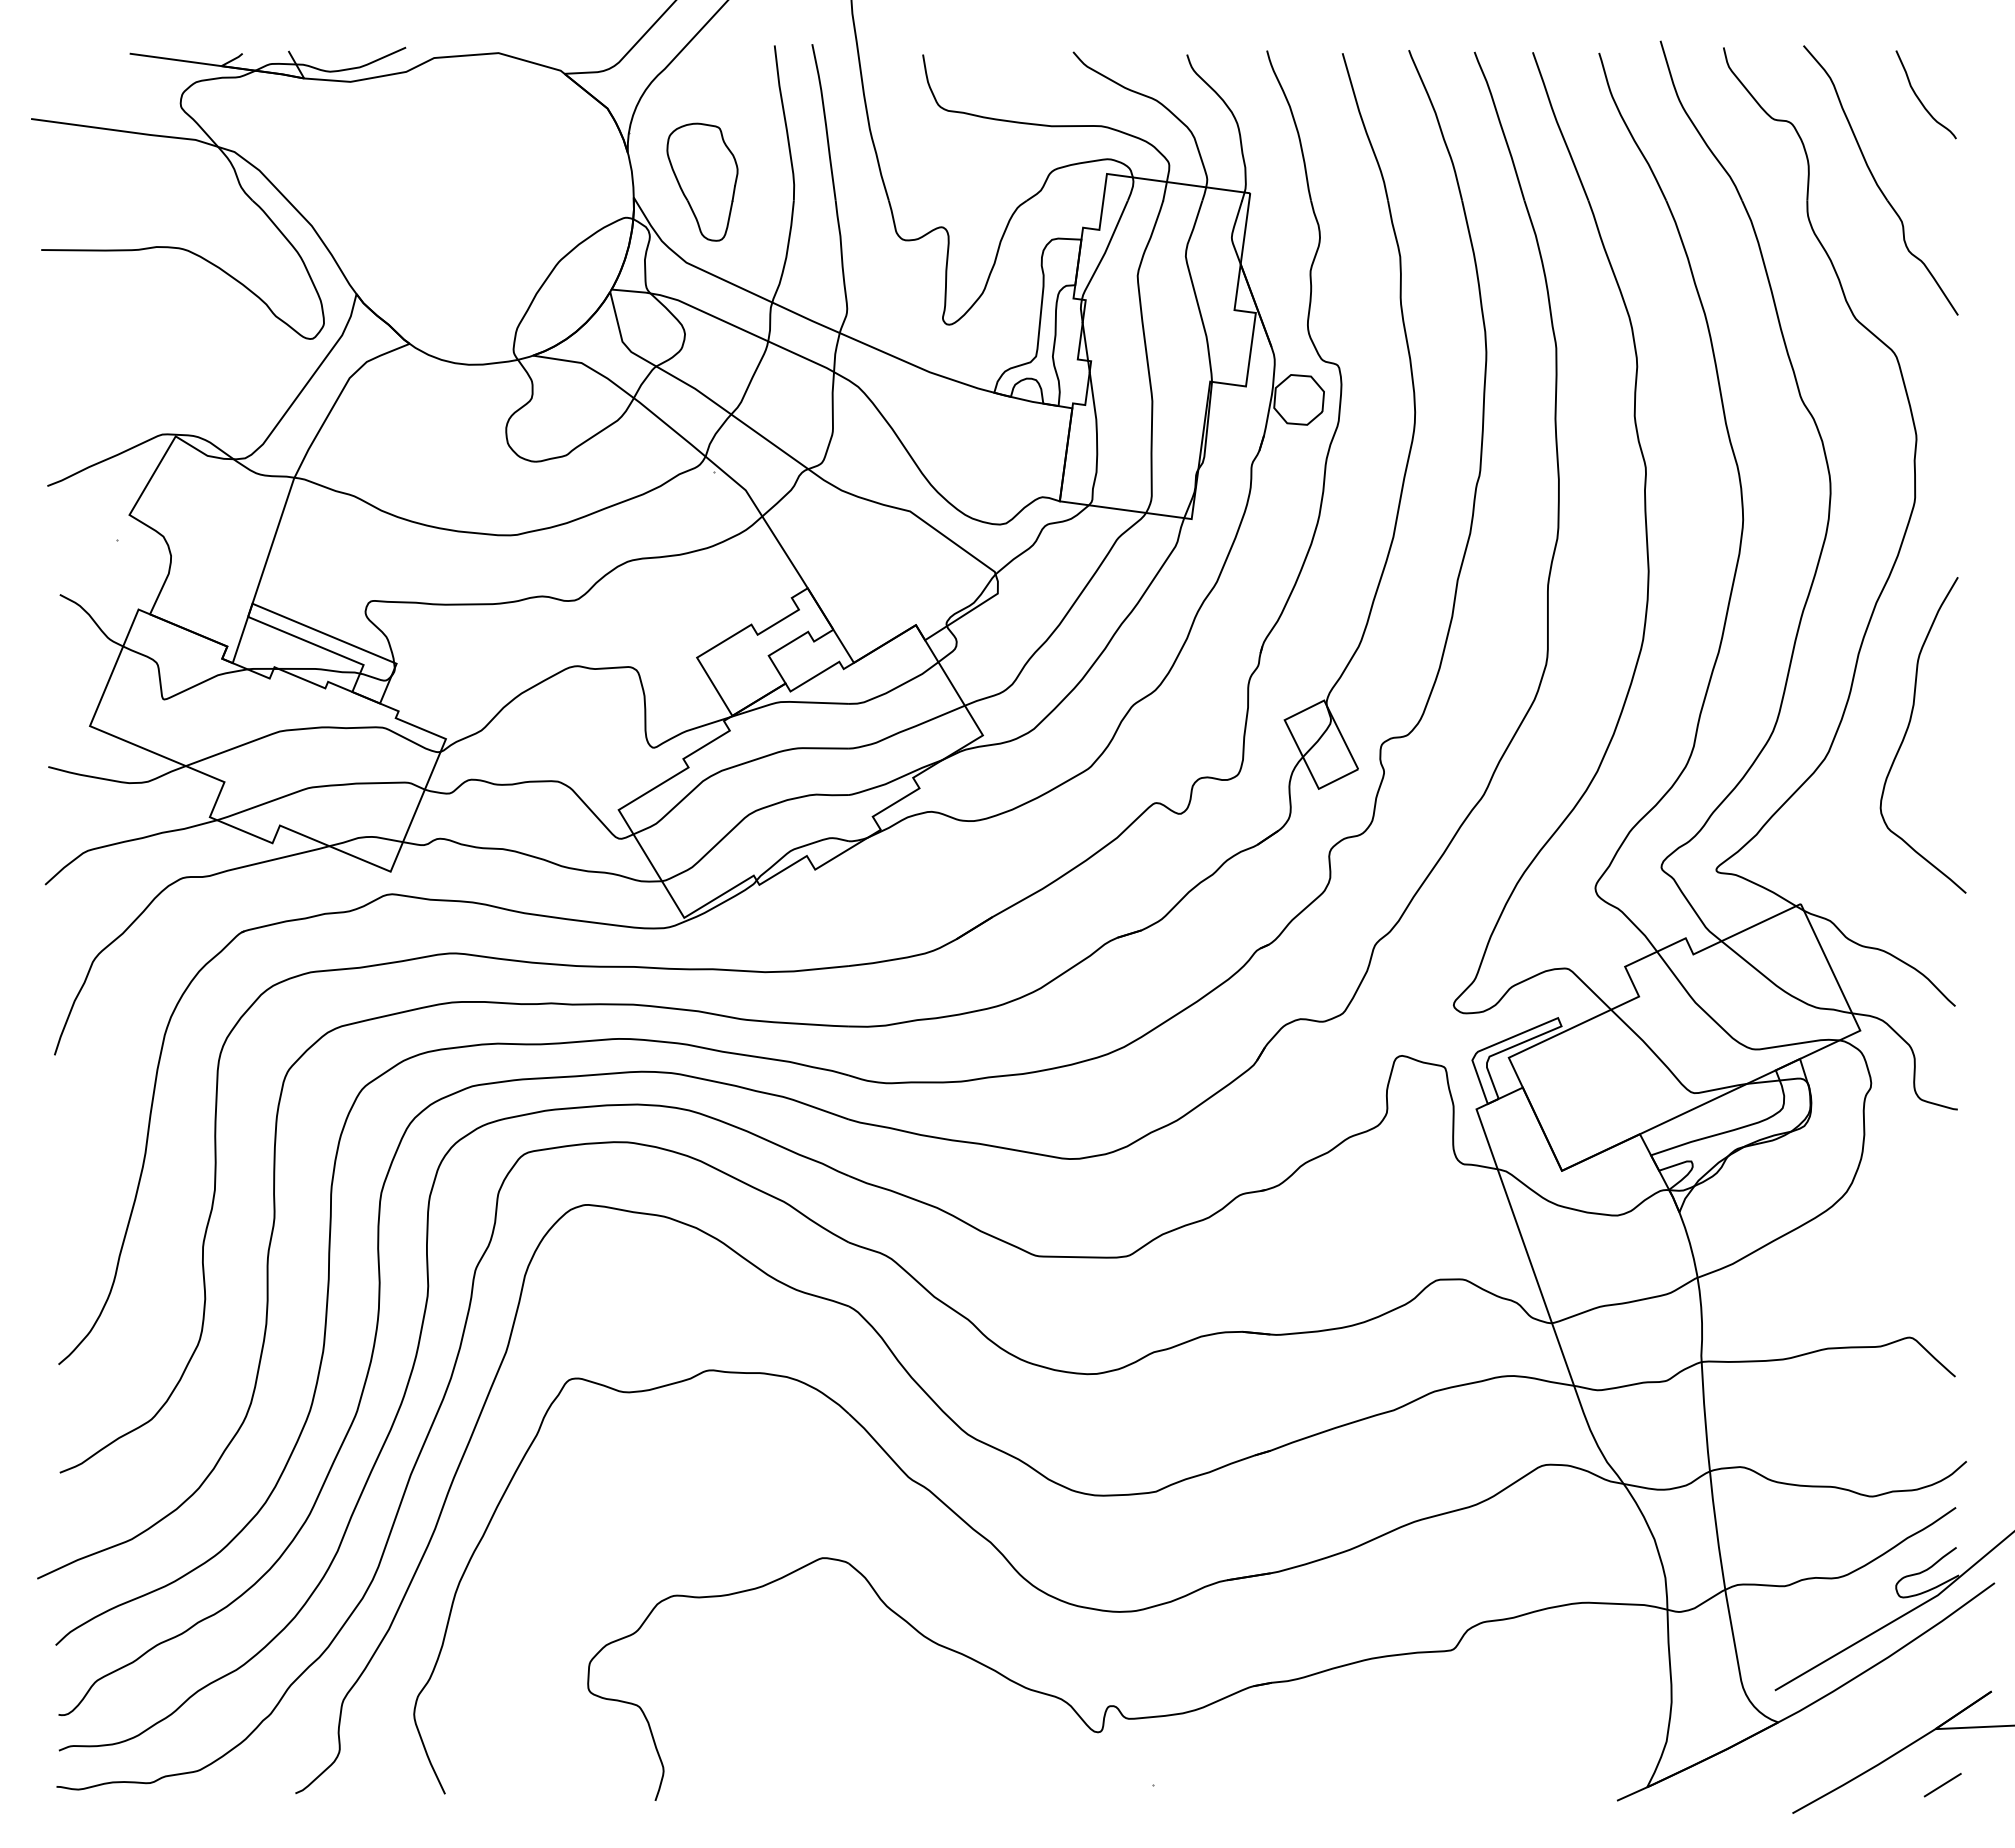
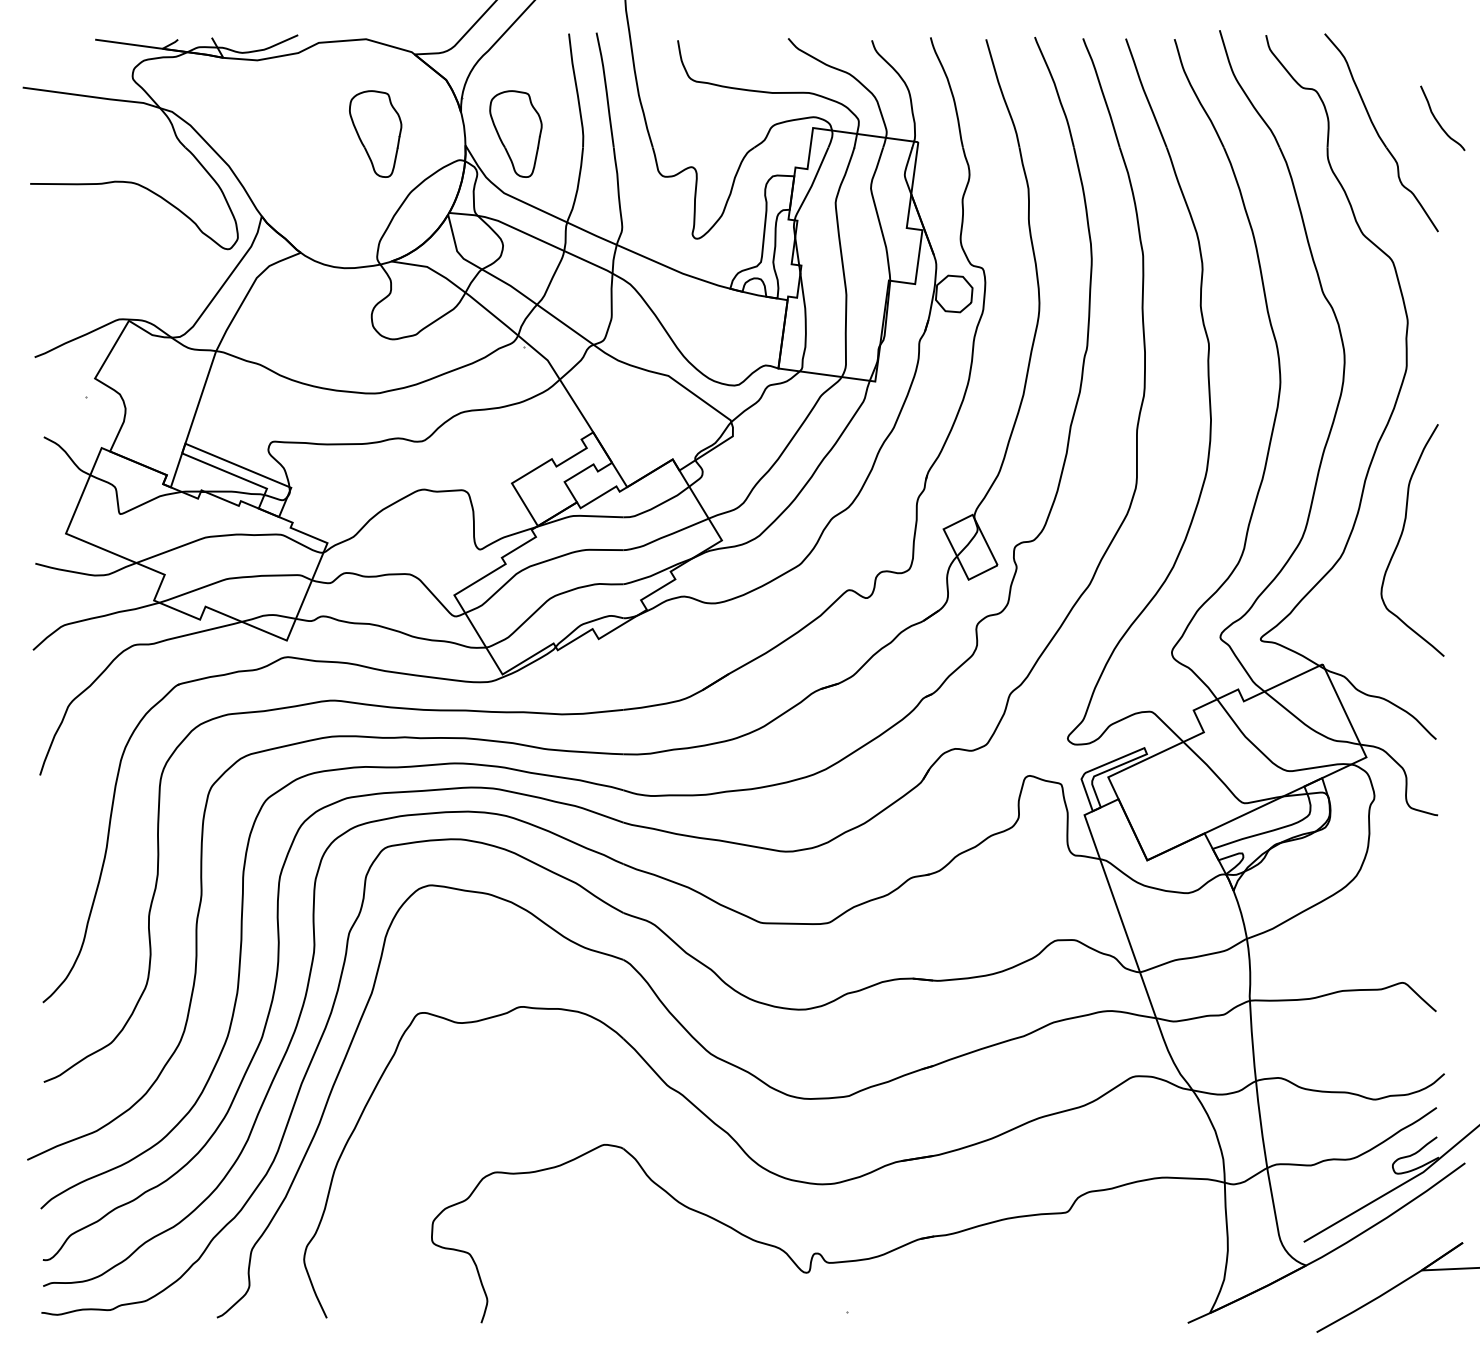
curve: (1920, 99) -> (1438, 121), moved
part: (511, 181) -> (375, 133), added
line: (1942, 1785) -> (1426, 1311), removed

